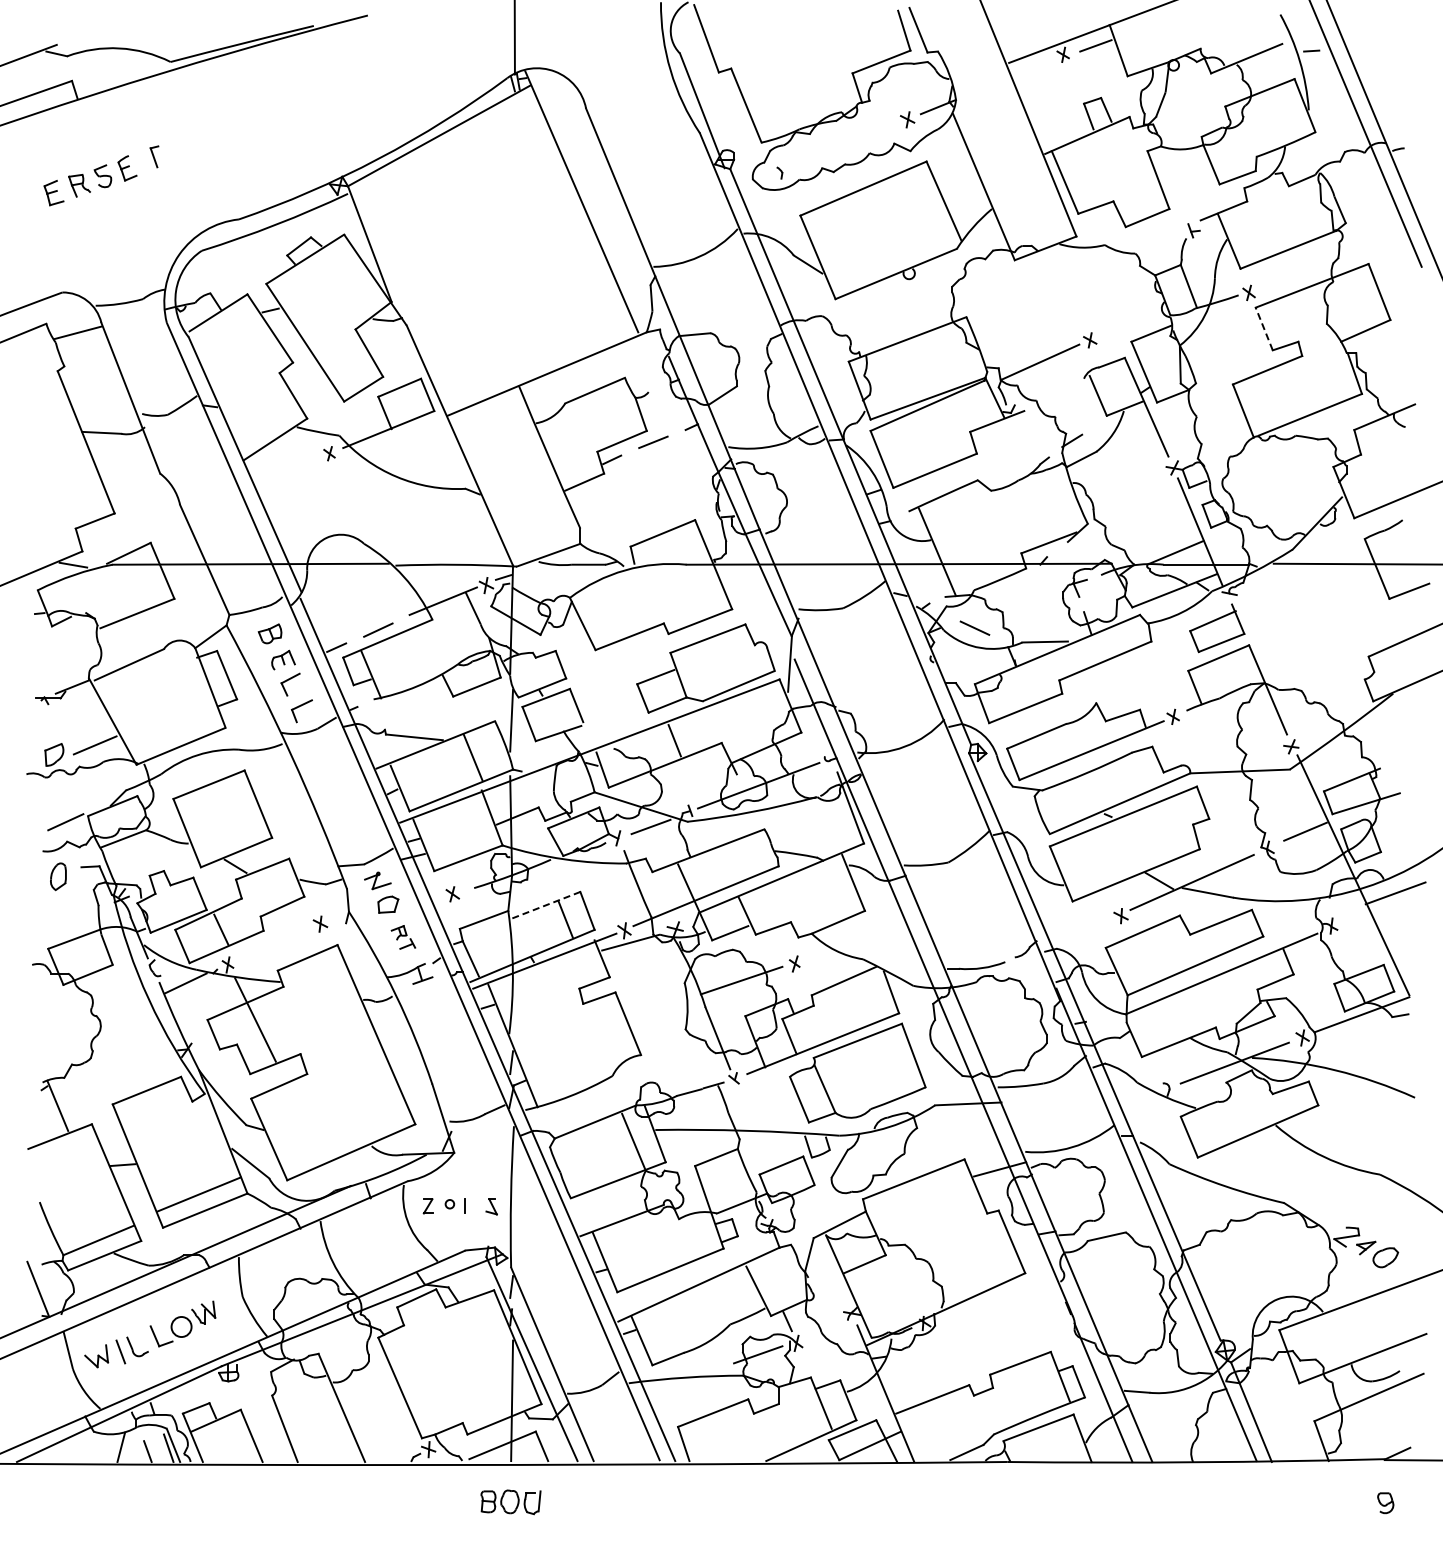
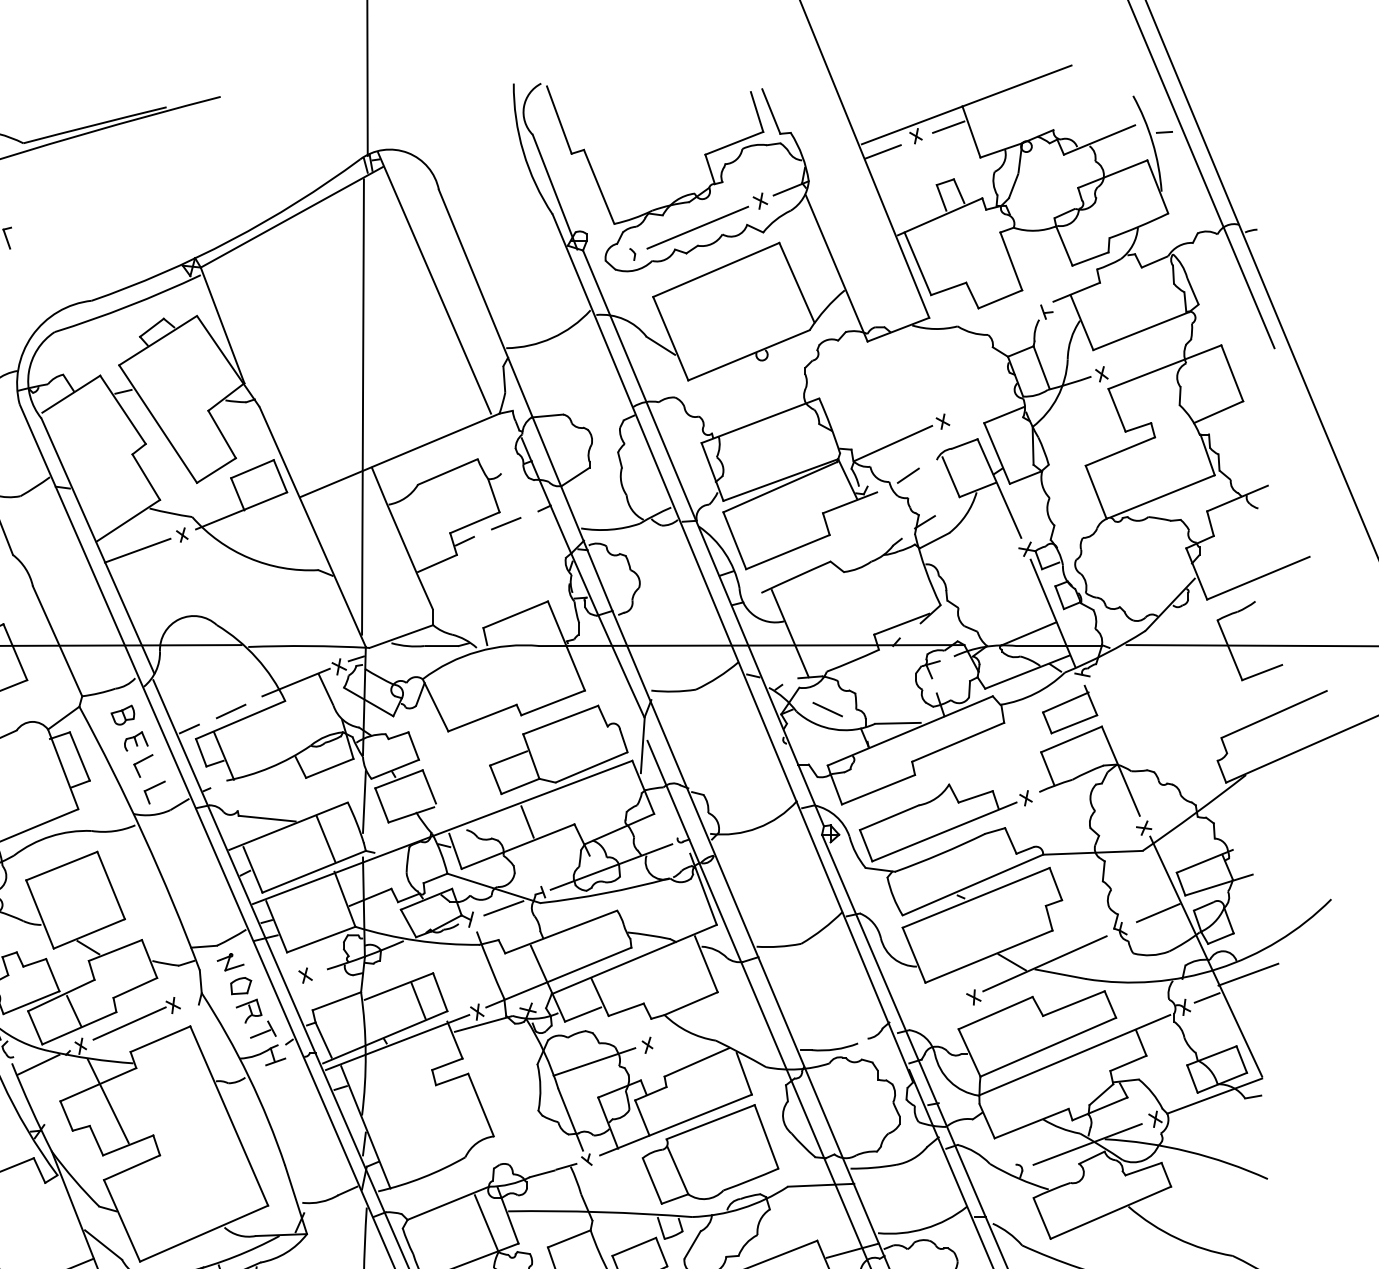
line: (1030, 70) -> (883, 151), added
line: (844, 146) -> (697, 227), added
line: (510, 325) -> (363, 406), added
line: (1264, 329) -> (1117, 410), dashed -> solid
line: (1055, 394) -> (908, 475), added
line: (284, 469) -> (137, 550), added
line: (546, 905) -> (399, 986), dashed -> solid
line: (1354, 916) -> (1207, 997), added
part: (403, 937) -> (256, 1018), size x1.67
line: (276, 942) -> (129, 1023), added

